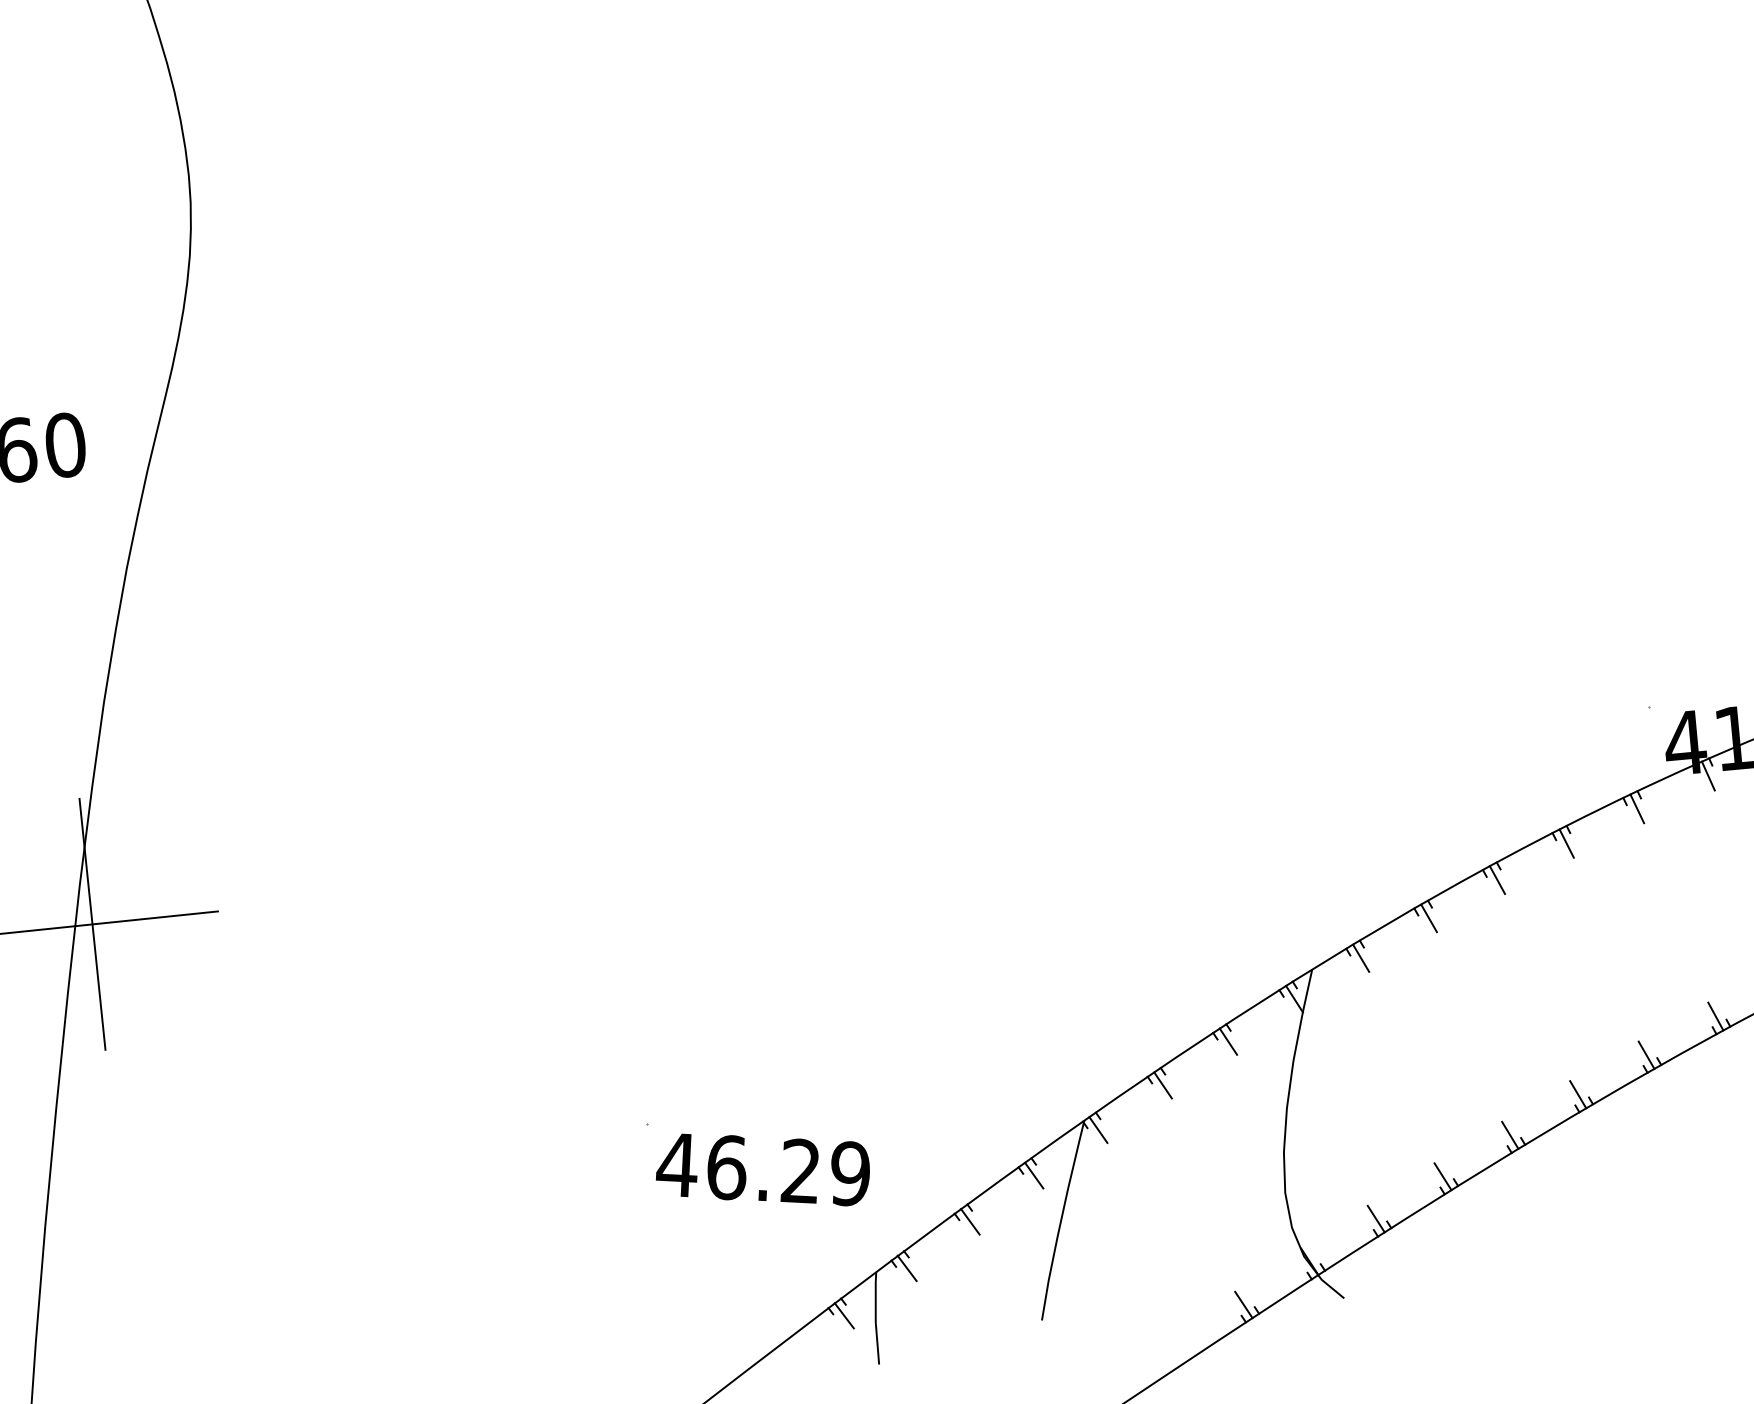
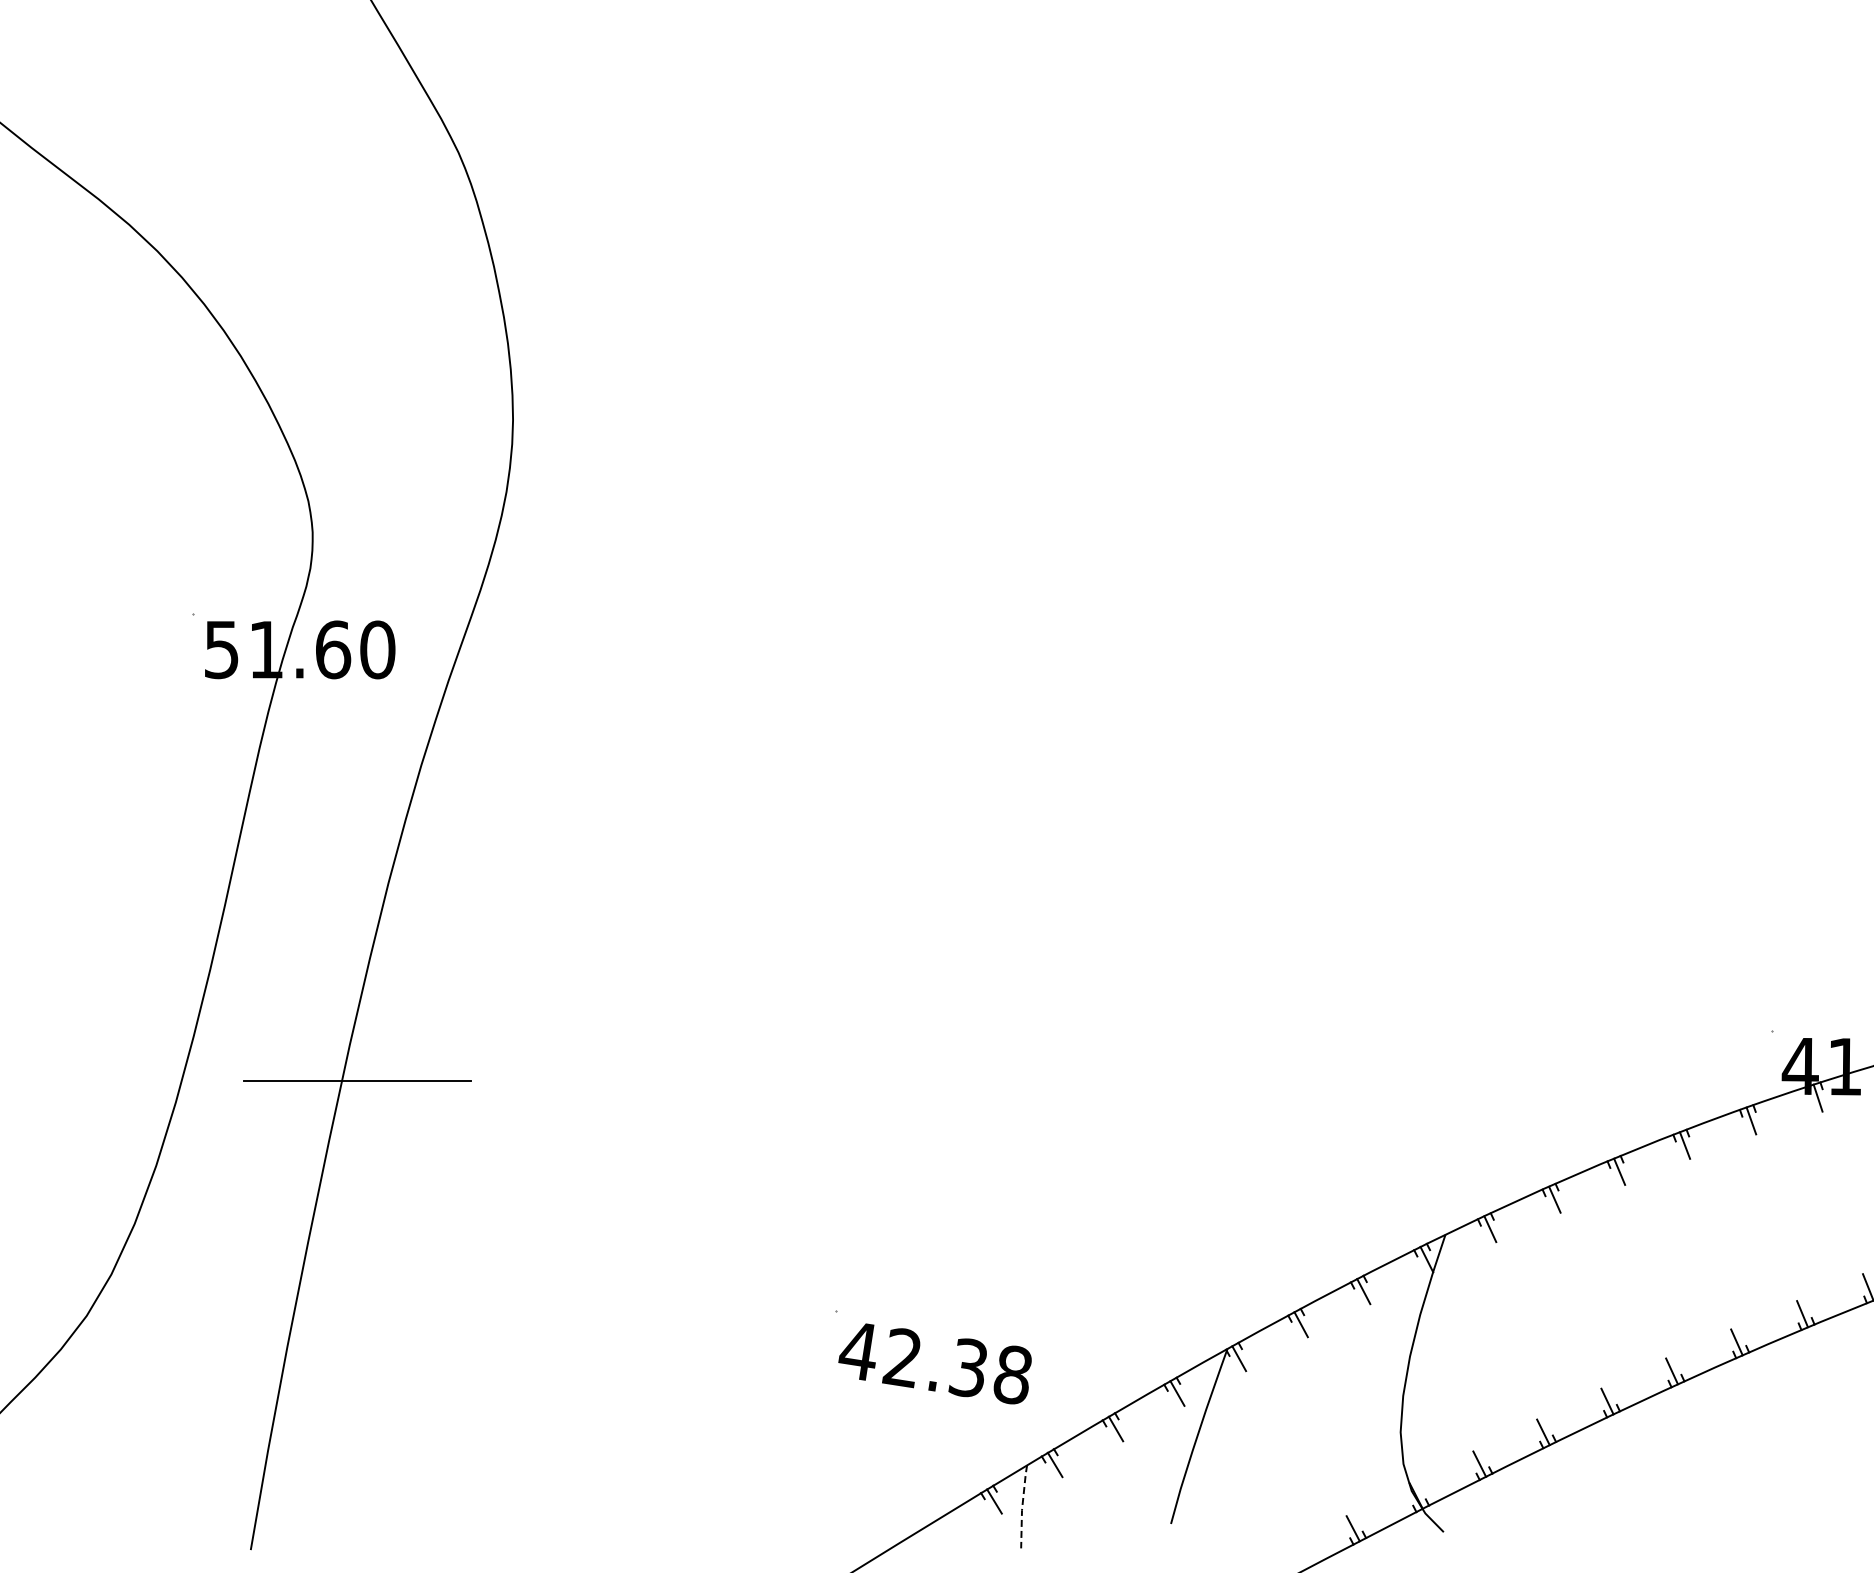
line: (92, 924) -> (357, 1081), removed
text: (786, 1170) -> (956, 1366), 46.29 -> 42.38
line: (875, 1319) -> (1022, 1507), solid -> dashed

